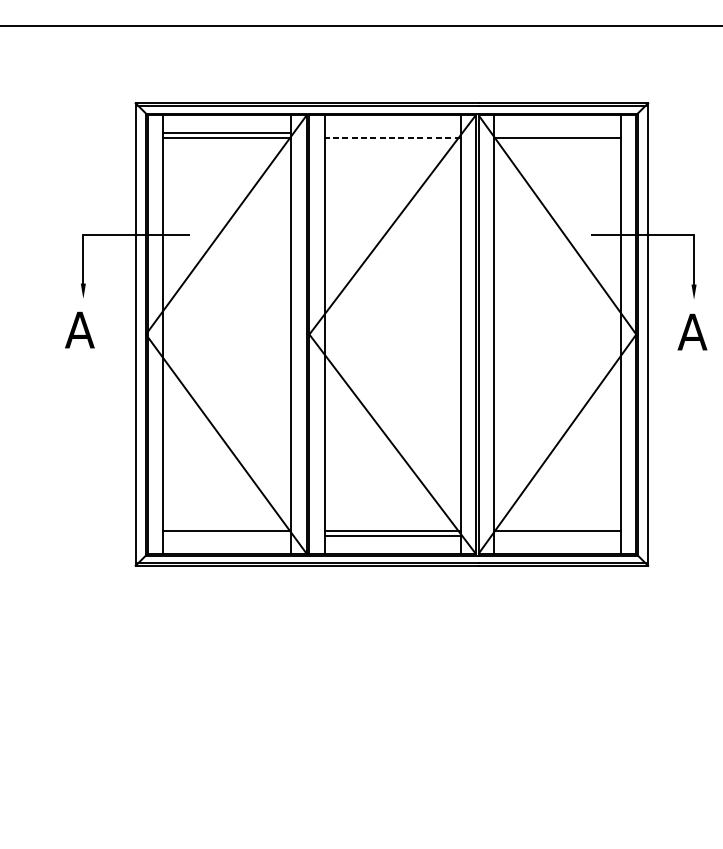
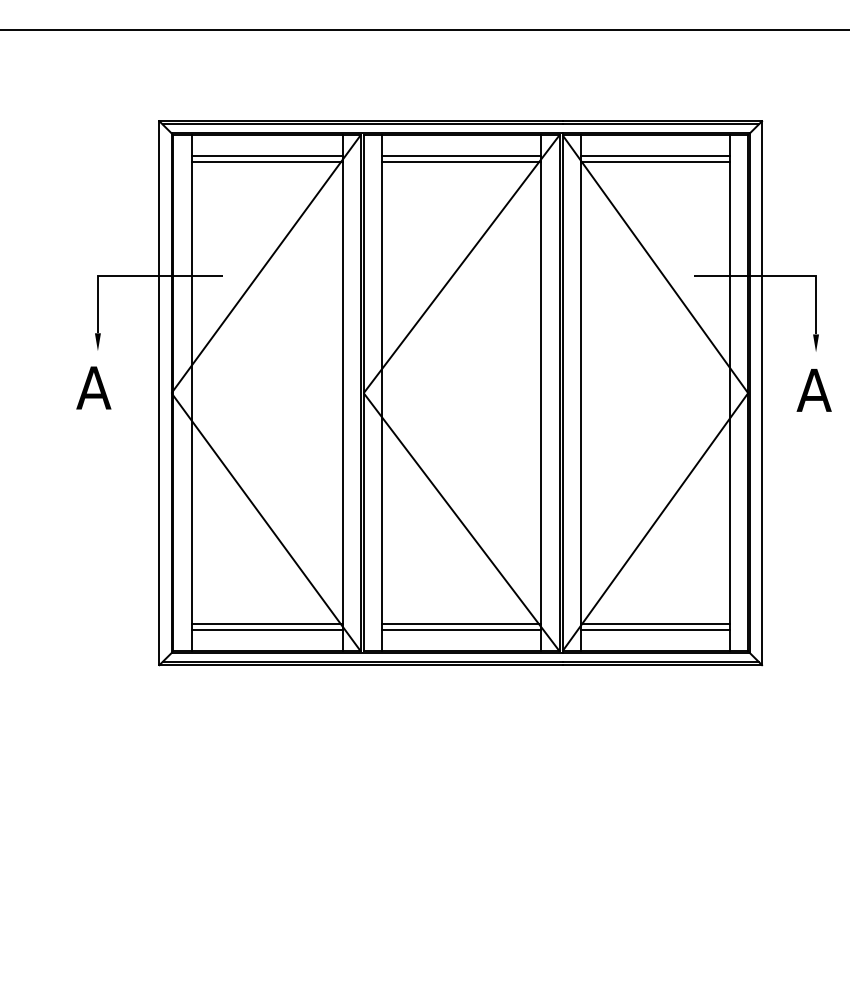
line: (392, 133) -> (461, 156), added
line: (556, 133) -> (654, 156), added
line: (392, 138) -> (461, 162), dashed -> solid
line: (226, 536) -> (266, 630), added
line: (556, 536) -> (654, 630), added

